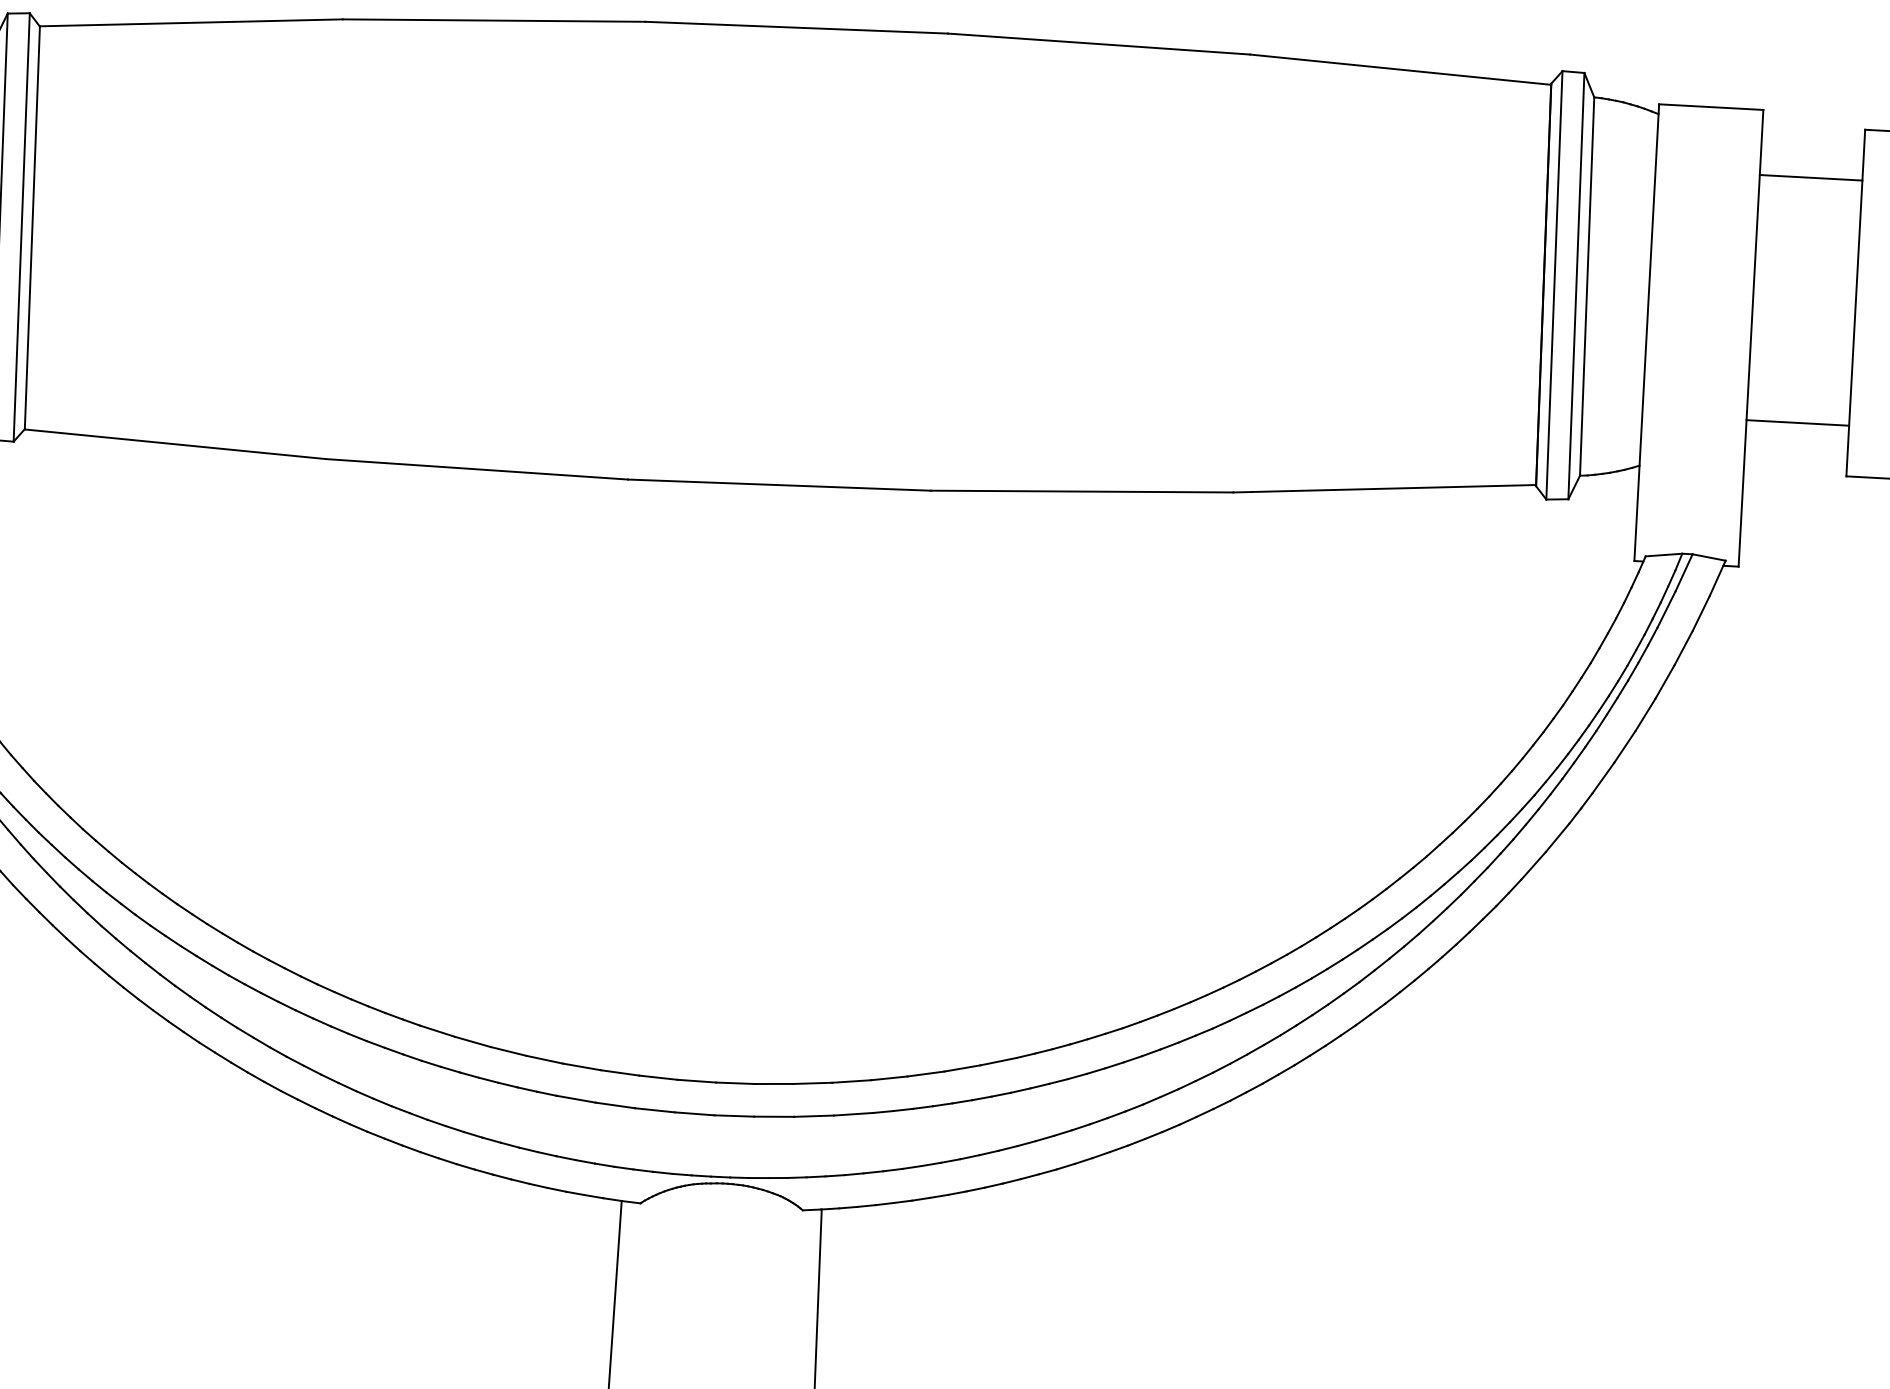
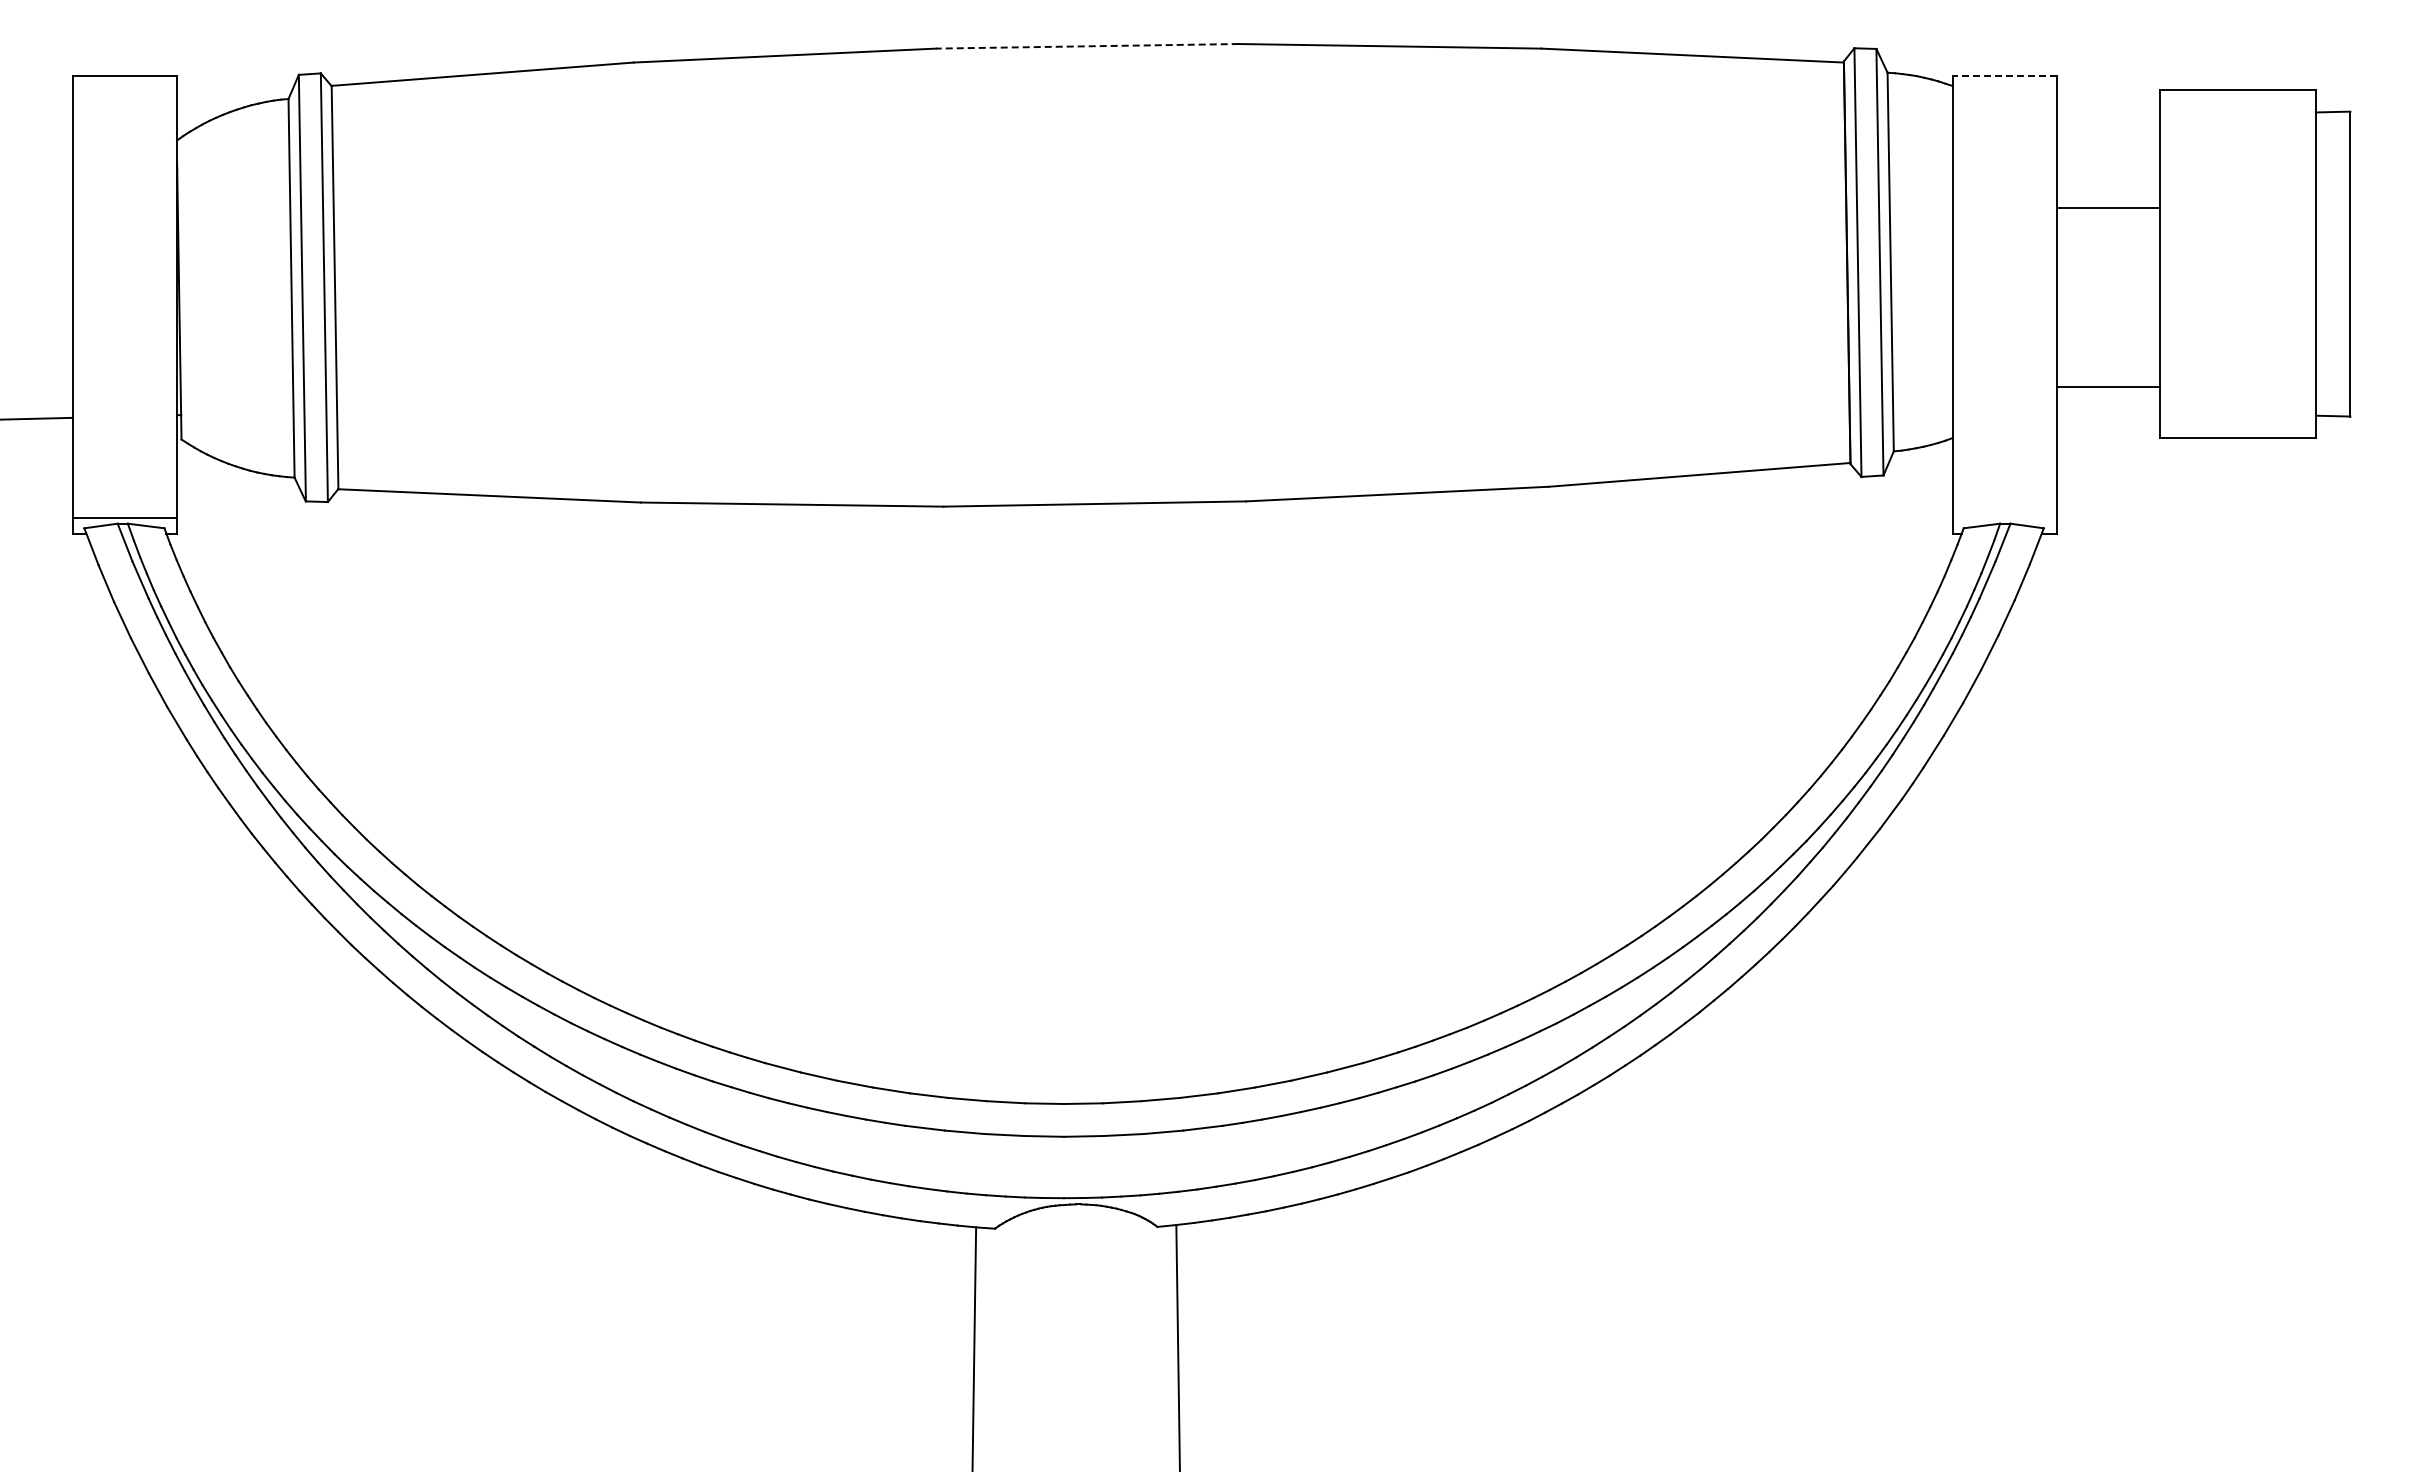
line: (795, 27) -> (1086, 46), solid -> dashed
line: (1710, 107) -> (2004, 76), solid -> dashed
line: (1811, 177) -> (2108, 208), moved

